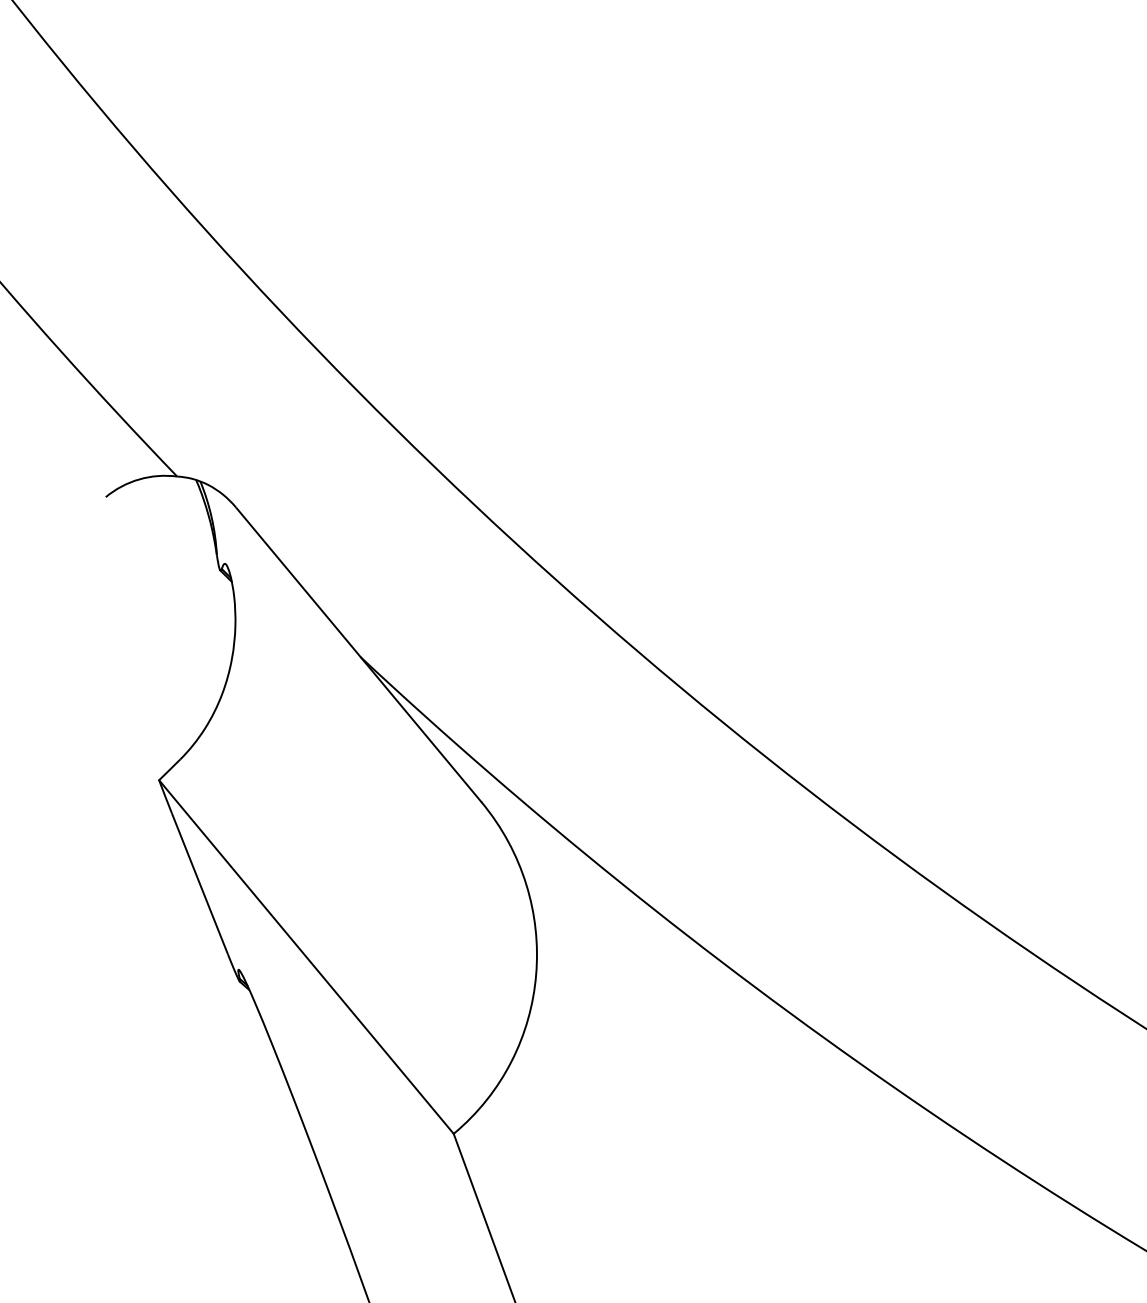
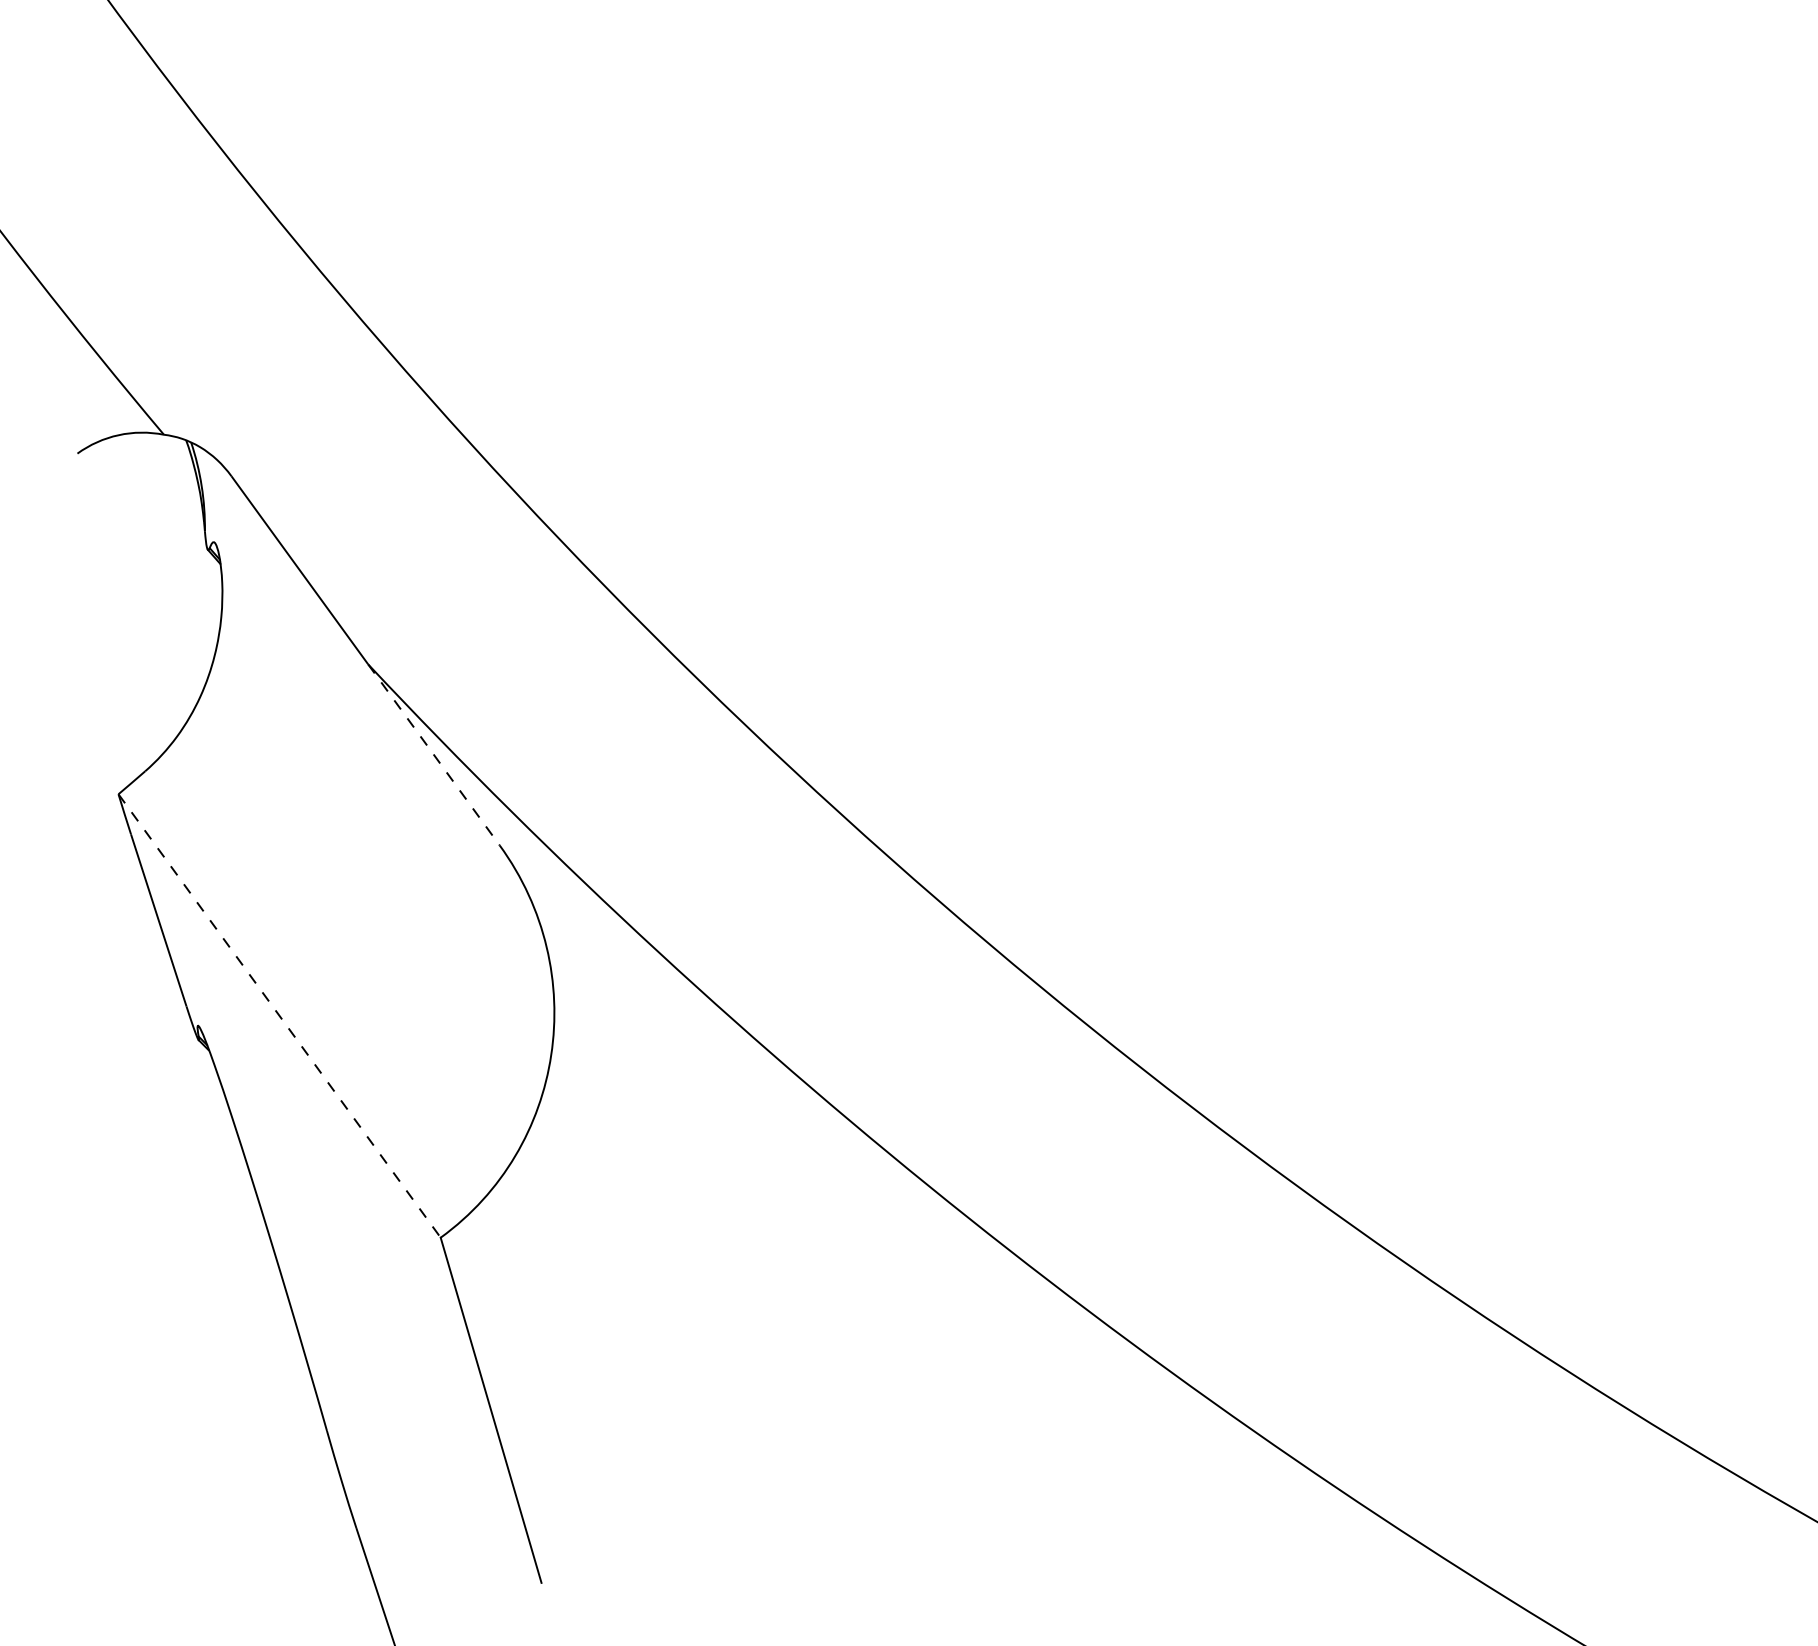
line: (420, 729) -> (433, 754), solid -> dashed
line: (306, 957) -> (279, 1016), solid -> dashed

